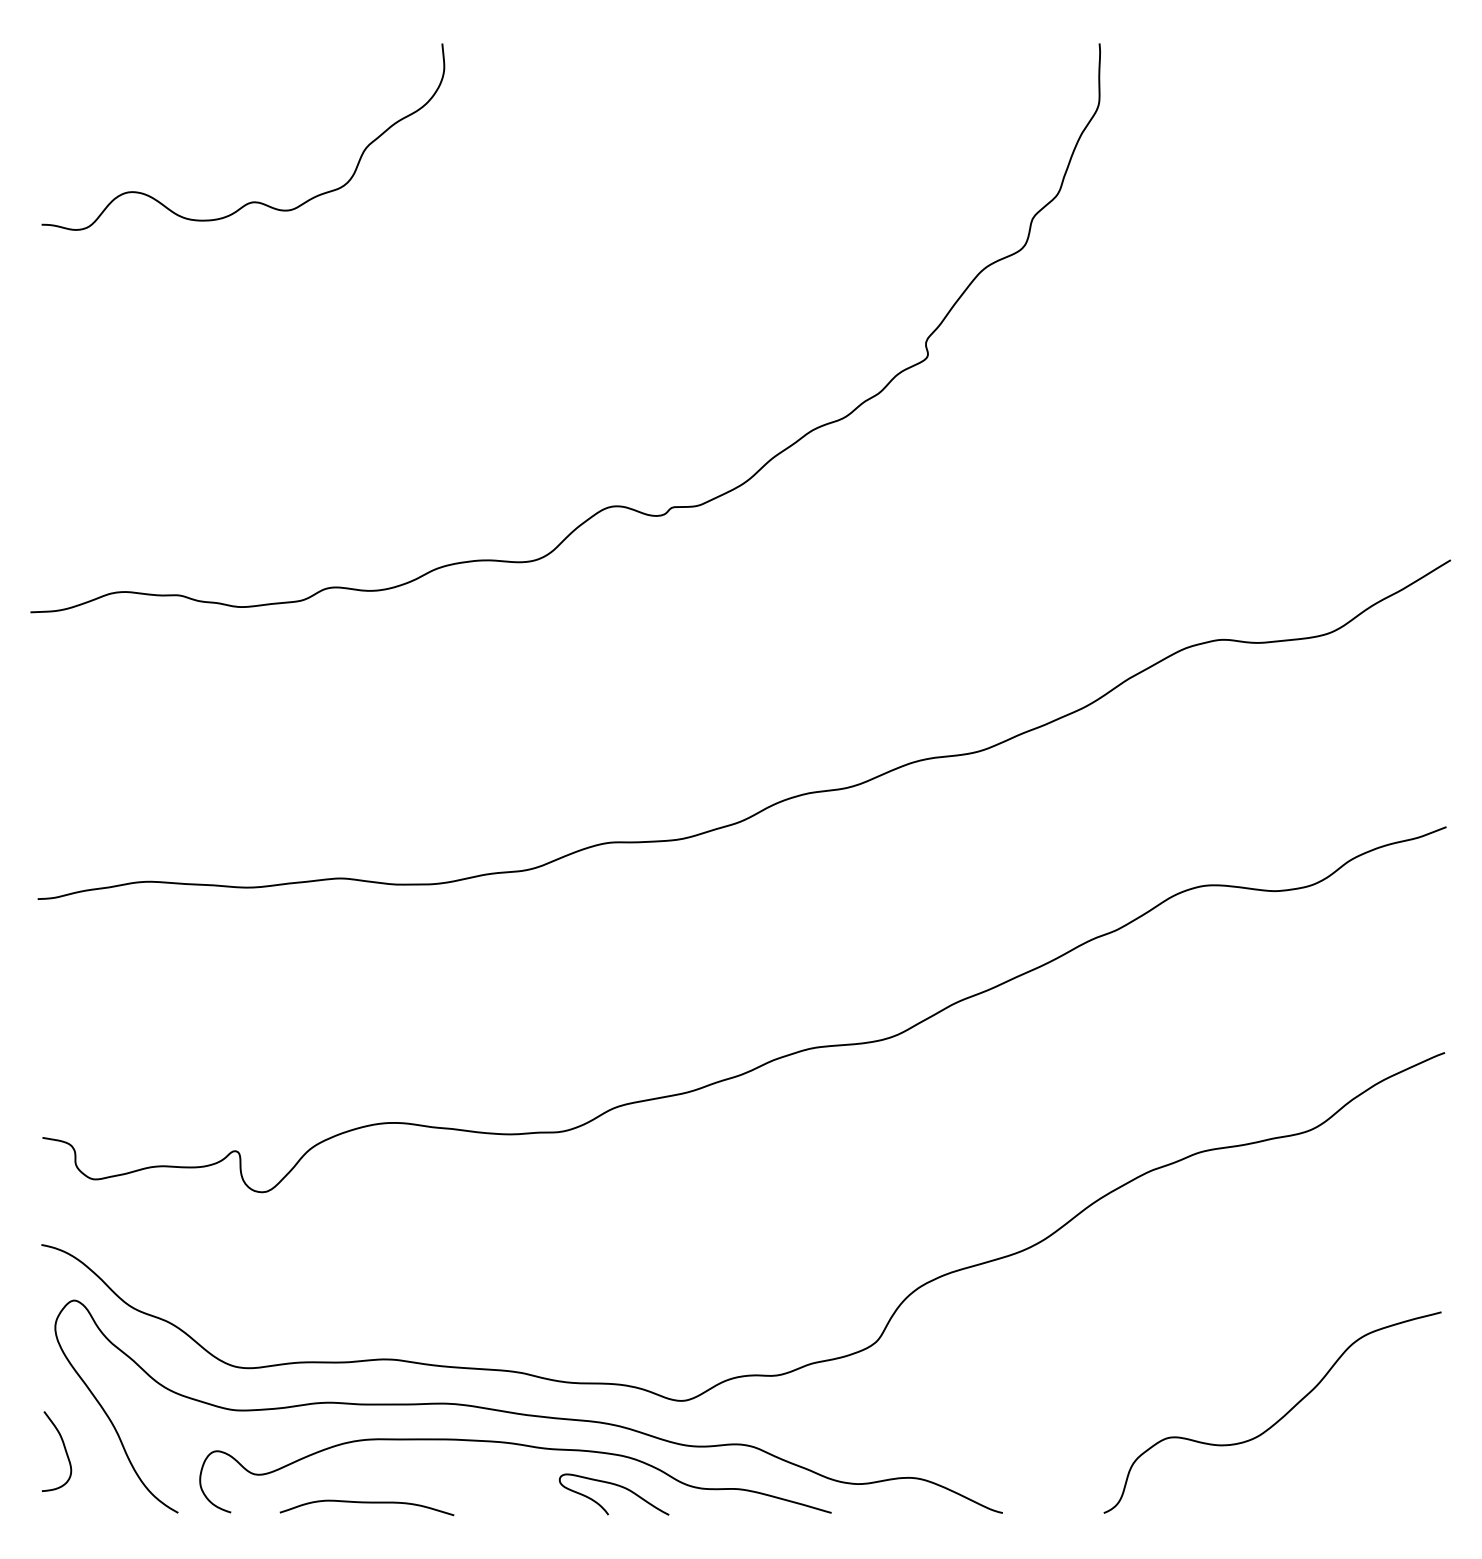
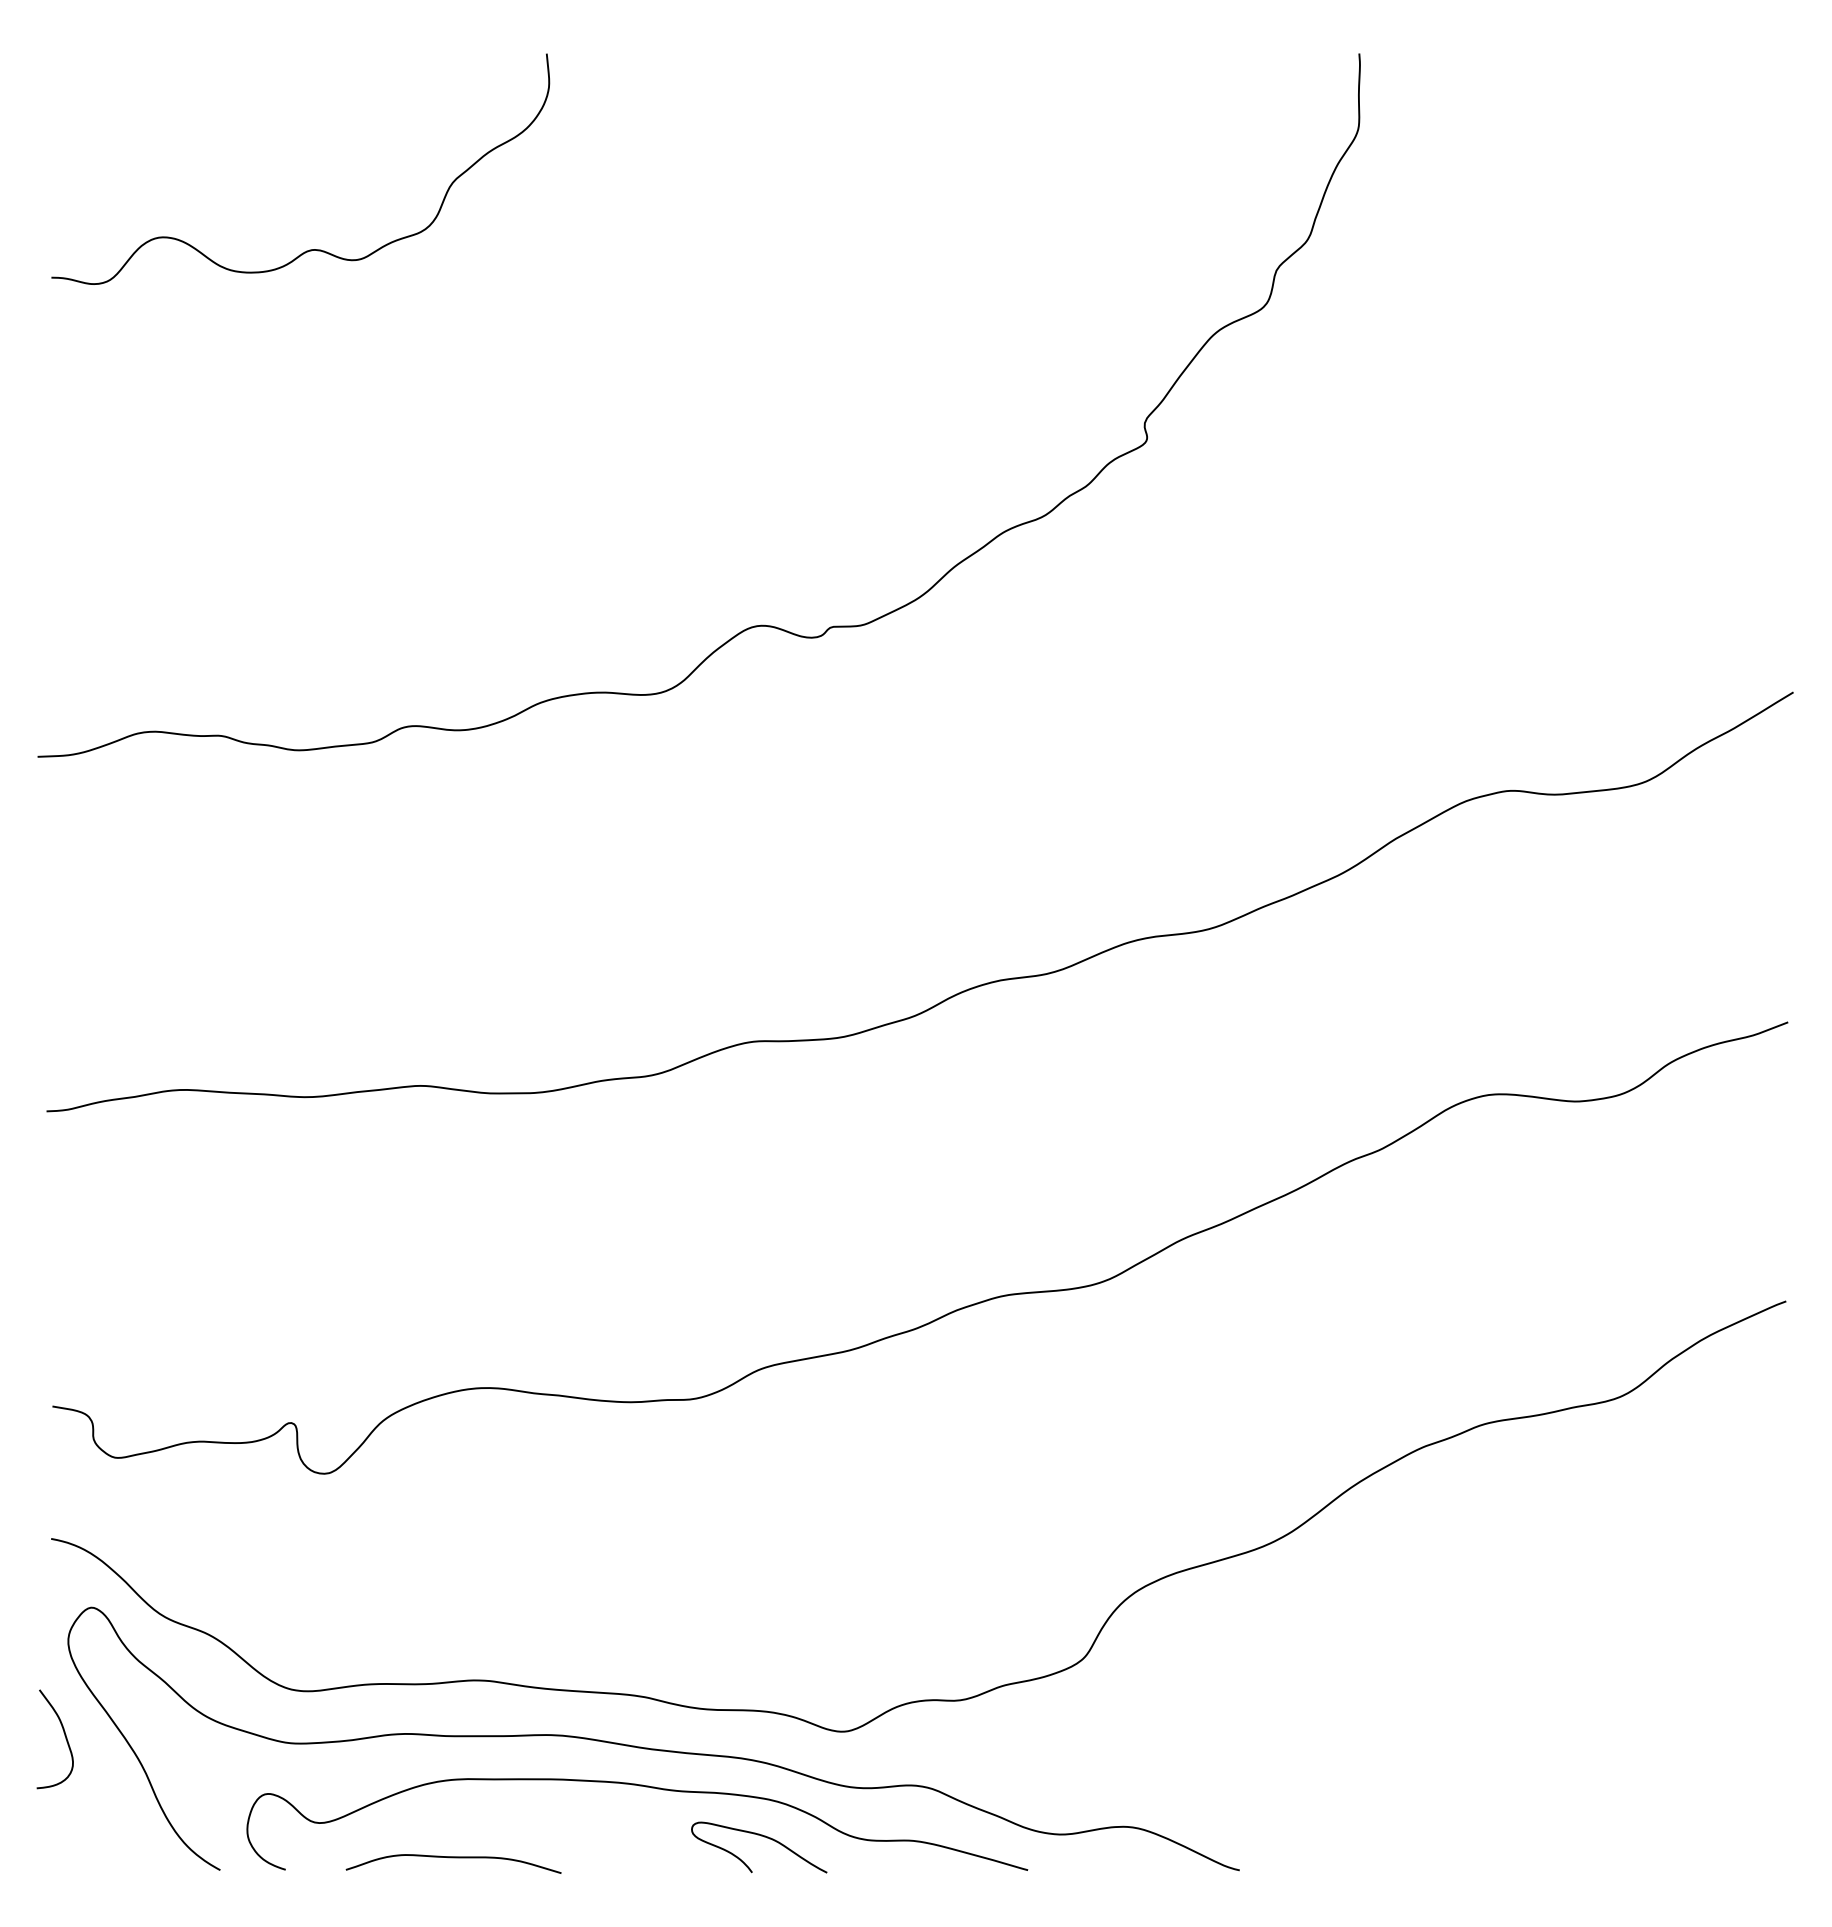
curve: (1279, 1419) -> (1581, 1754), removed
curve: (64, 1448) -> (64, 1735), moved

